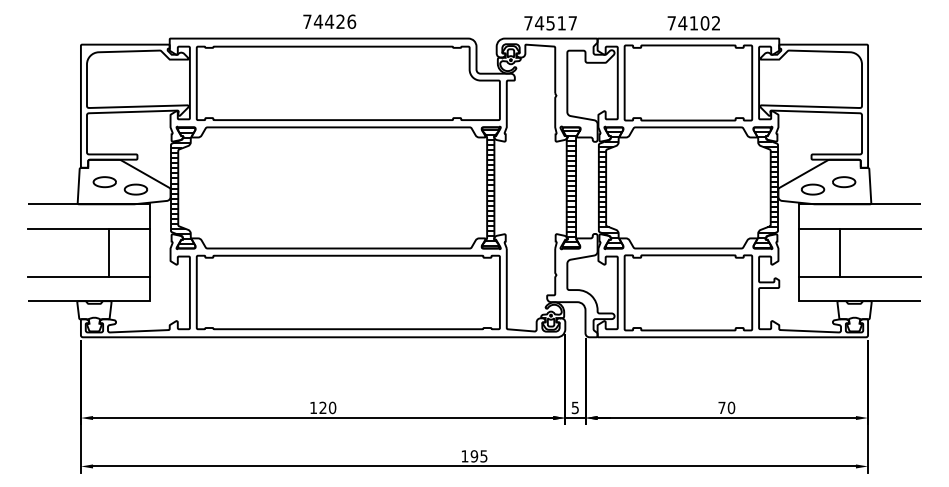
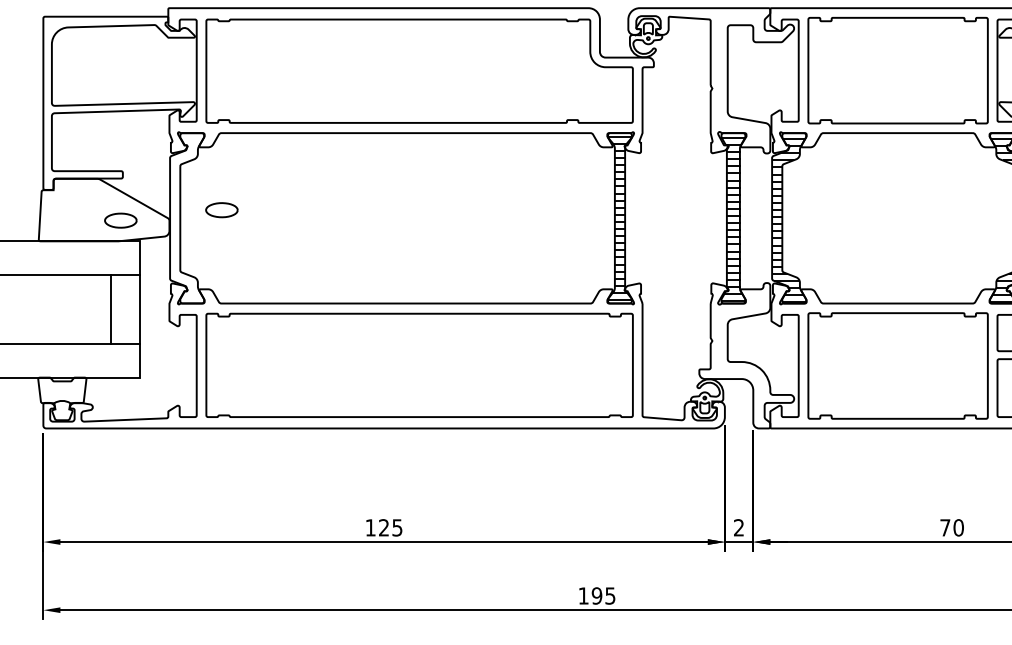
part: (104, 182) -> (221, 210), moved
hatch: (182, 186) -> (186, 216), removed
line: (109, 252) -> (111, 309), moved
text: (332, 407) -> (397, 527), 120 -> 125
text: (574, 407) -> (737, 527), 5 -> 2

